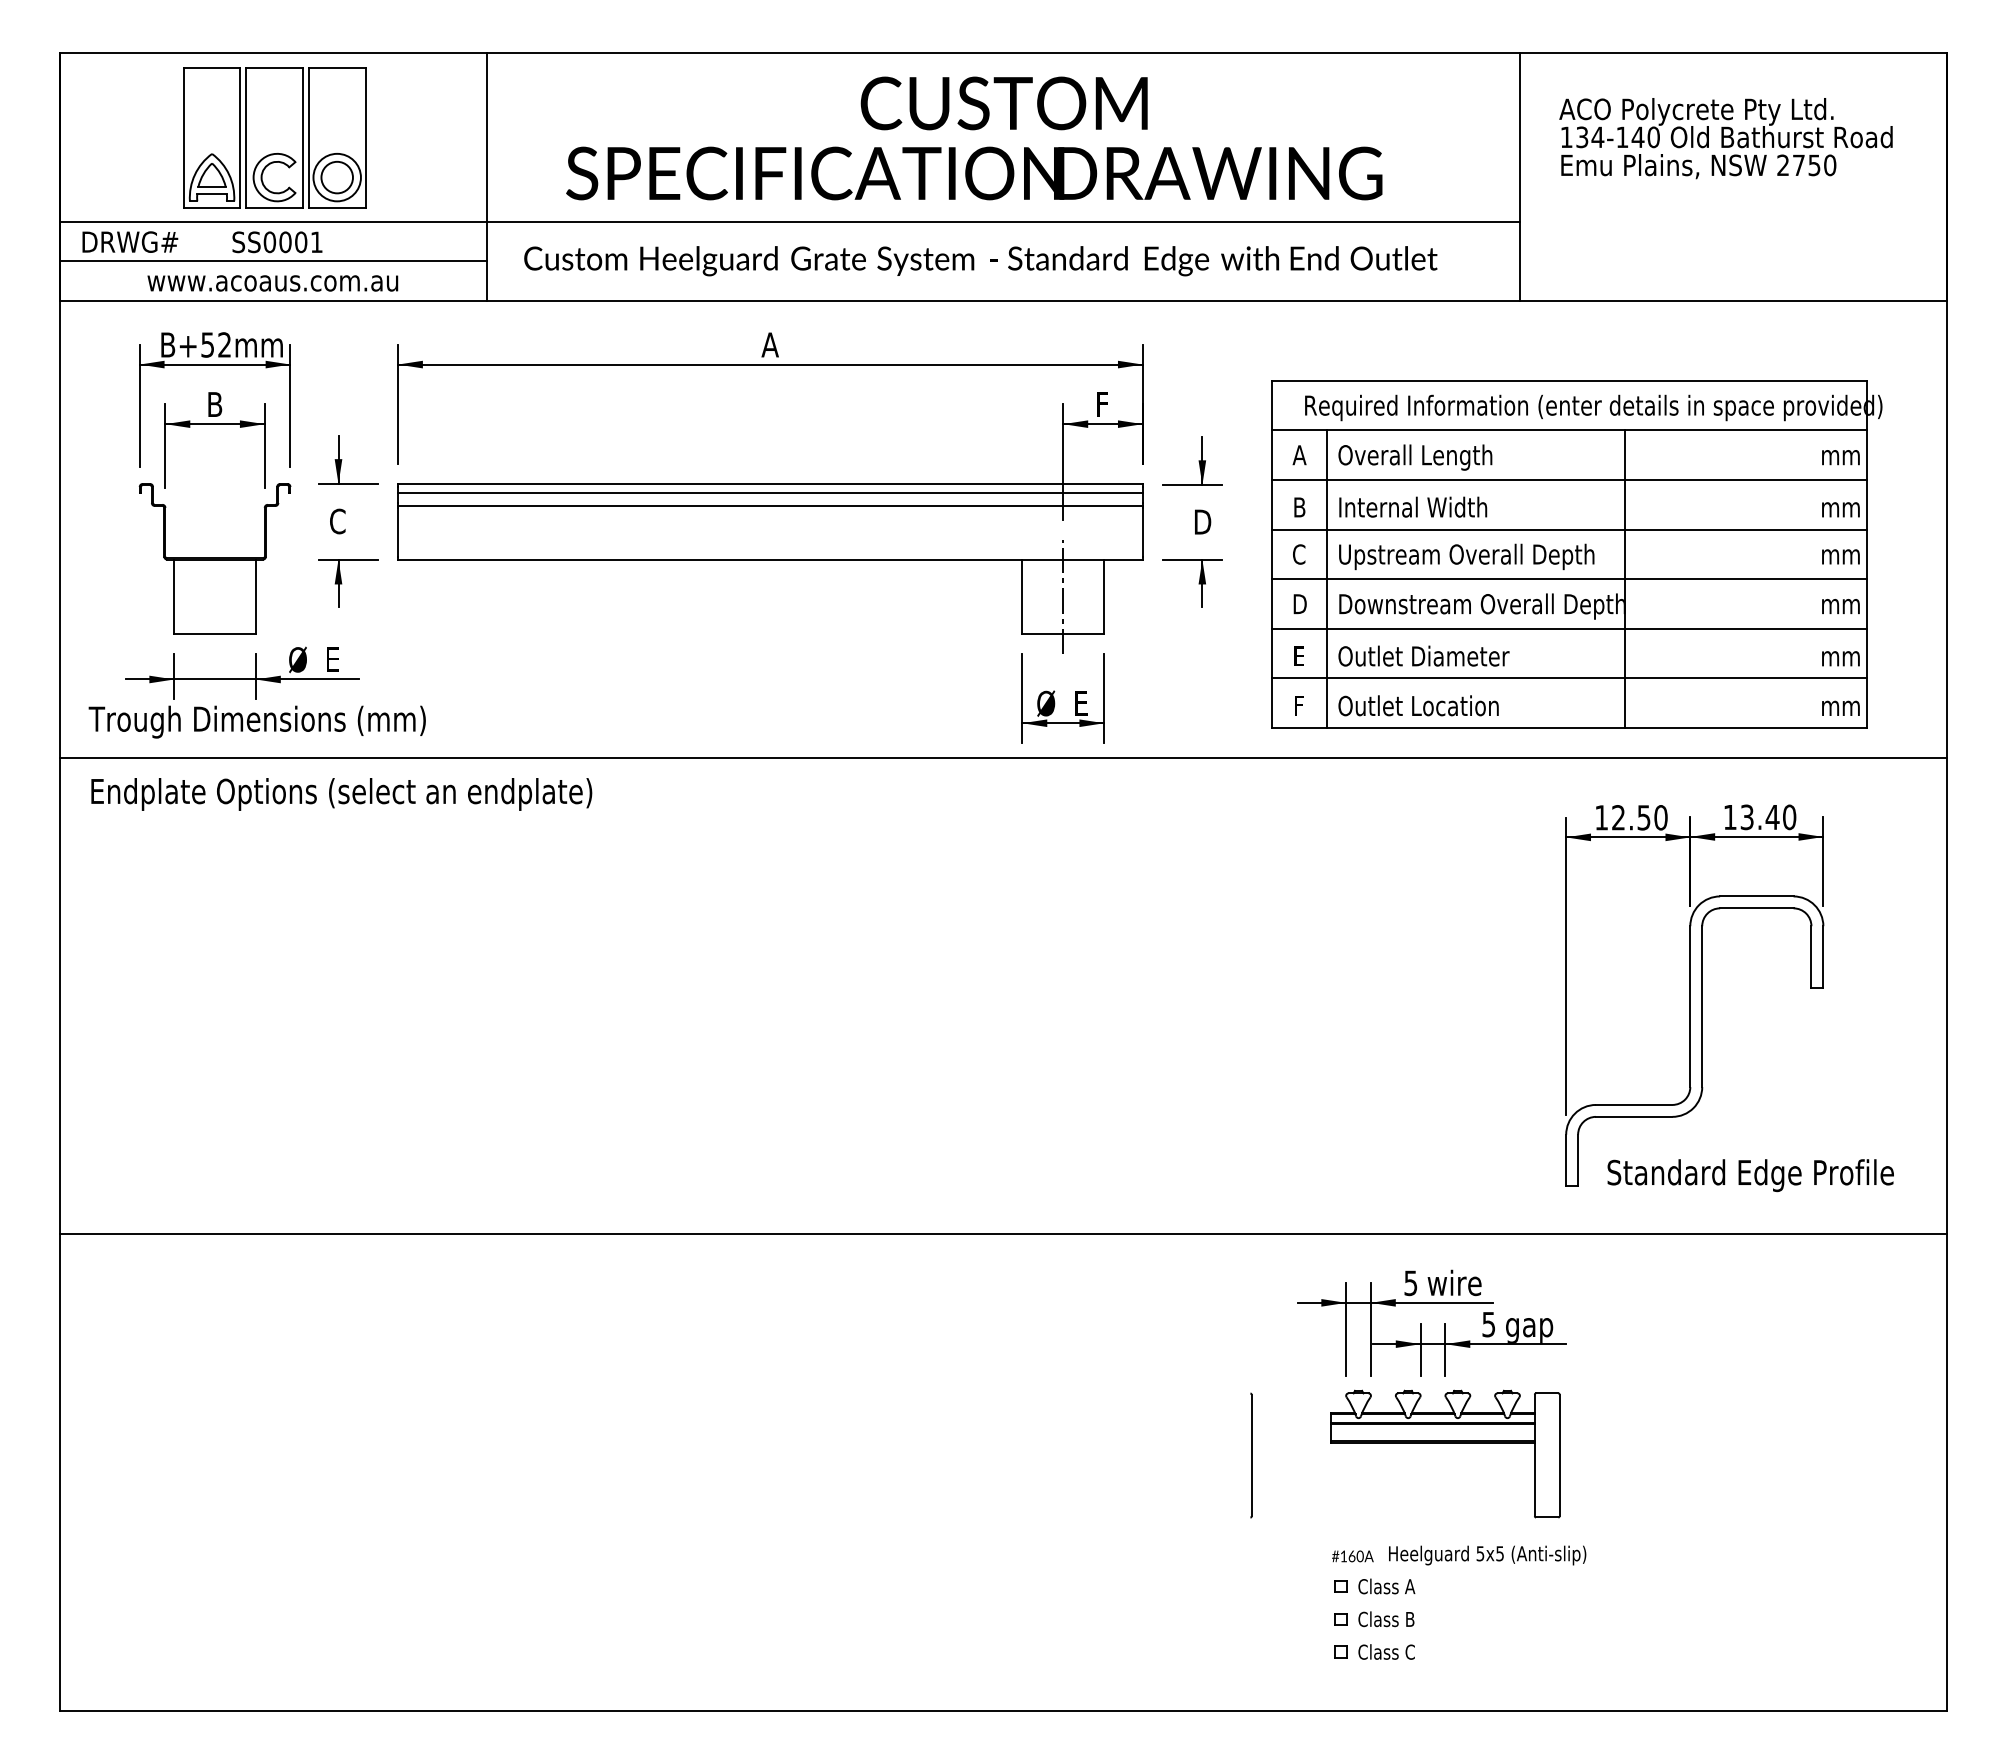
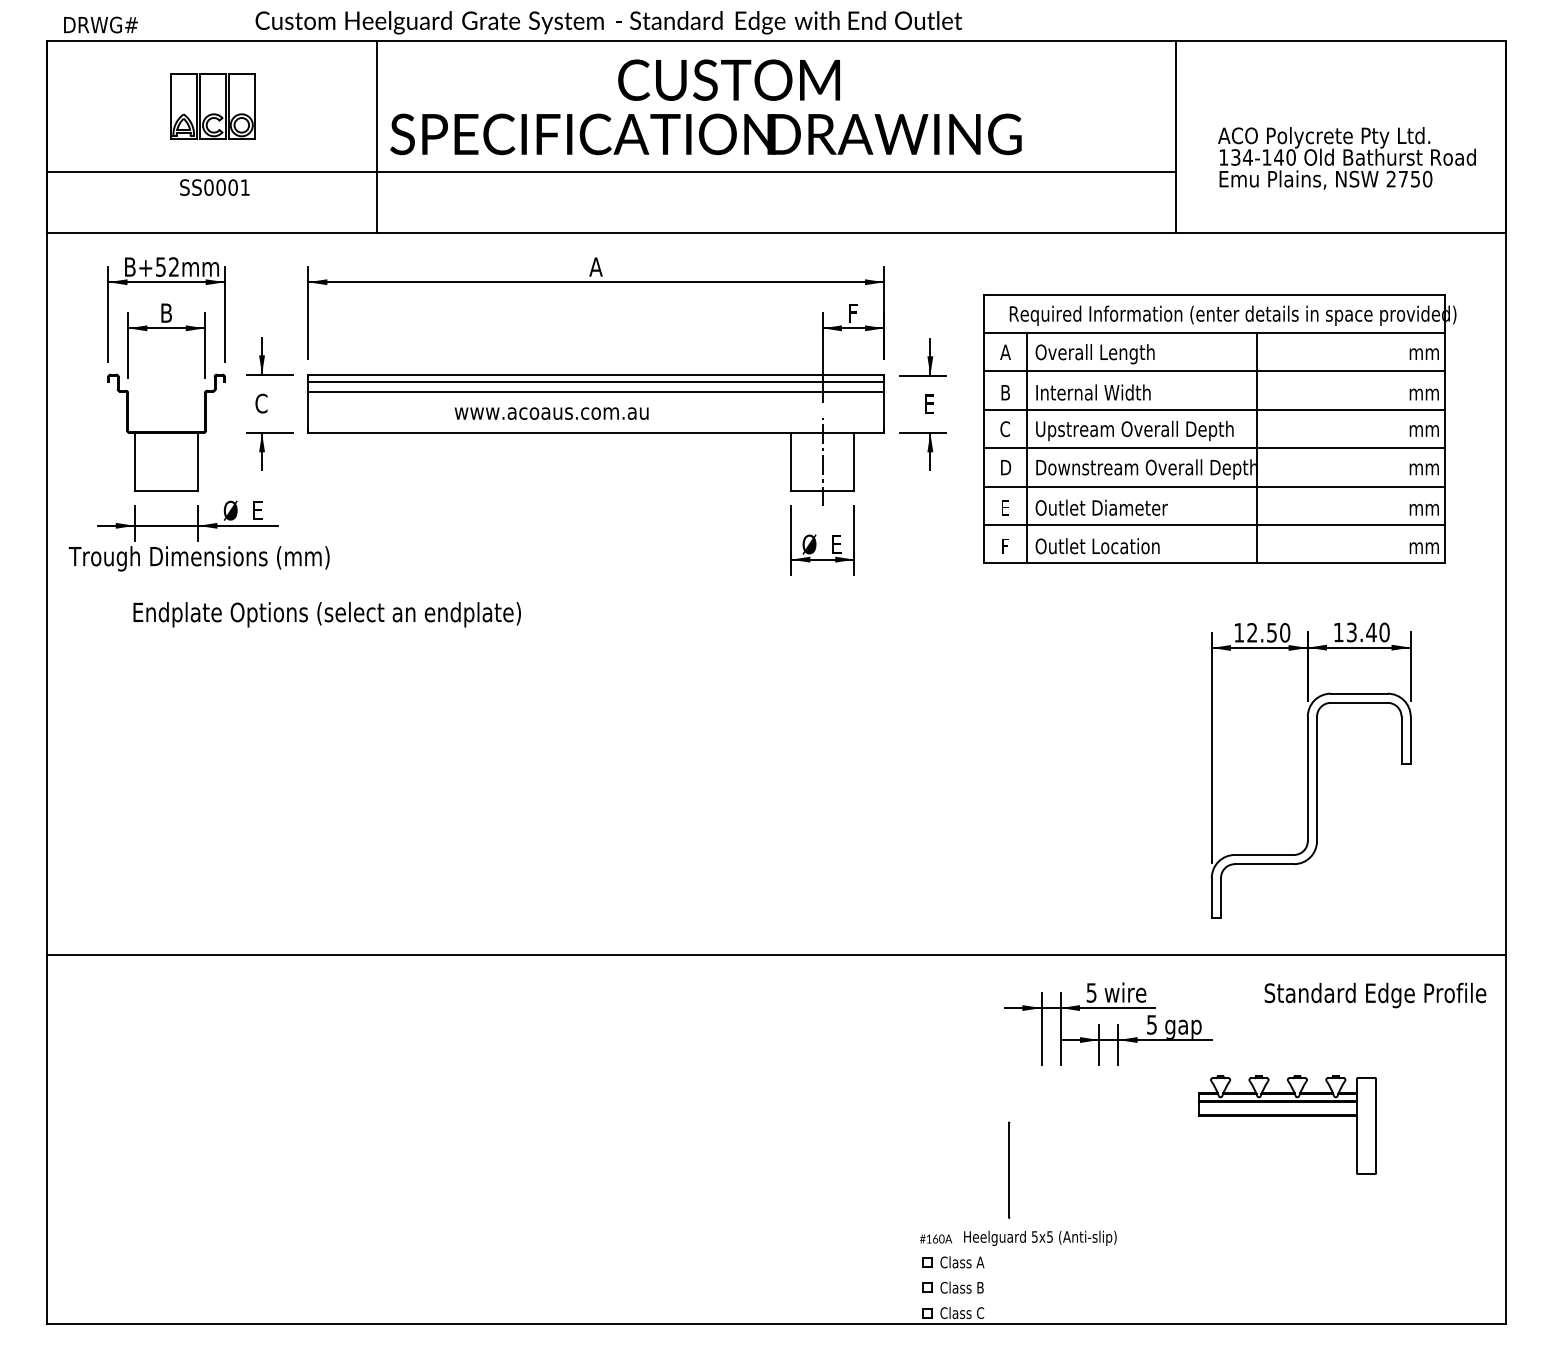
part: (274, 137) -> (212, 106), size x0.6
text: (974, 138) -> (706, 107), moved
text: (1725, 138) -> (1346, 158), moved
text: (130, 241) -> (101, 24), moved
line: (273, 261) -> (211, 202), removed
text: (980, 261) -> (608, 23), moved
text: (272, 283) -> (551, 413), moved
text: (1203, 521) -> (931, 403), D -> E
line: (1003, 757) -> (776, 586), removed
text: (341, 794) -> (327, 614), moved
text: (1750, 1175) -> (1375, 995), moved
part: (1445, 1443) -> (1287, 1116), moved
line: (1251, 1455) -> (1009, 1170), moved
part: (1455, 1561) -> (1015, 1242), moved

